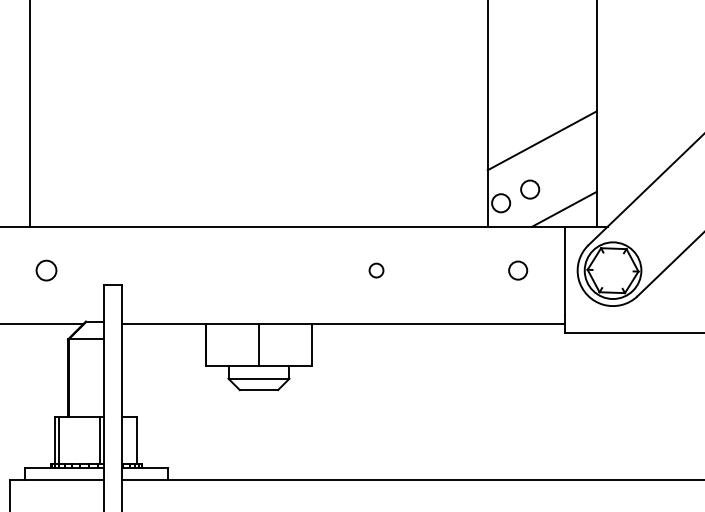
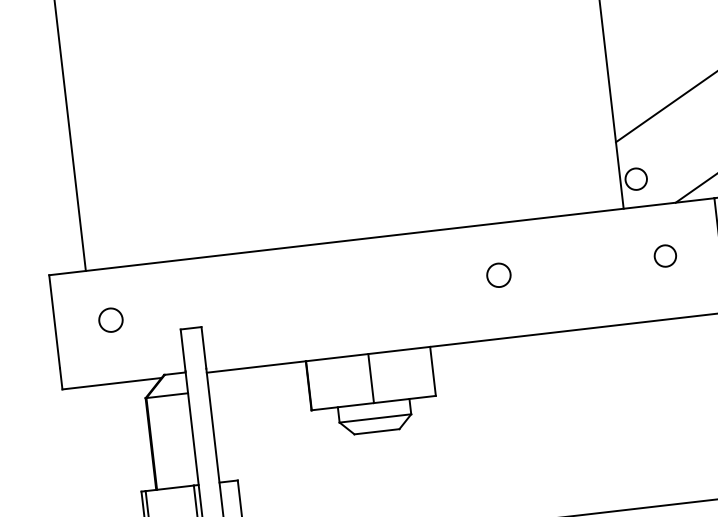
circle: (530, 189) -> (668, 159), removed
circle: (376, 270) -> (498, 275), size x1.43

